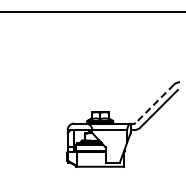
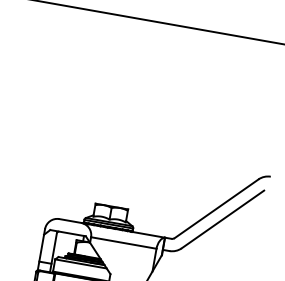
line: (154, 103) -> (216, 208), dashed -> solid

